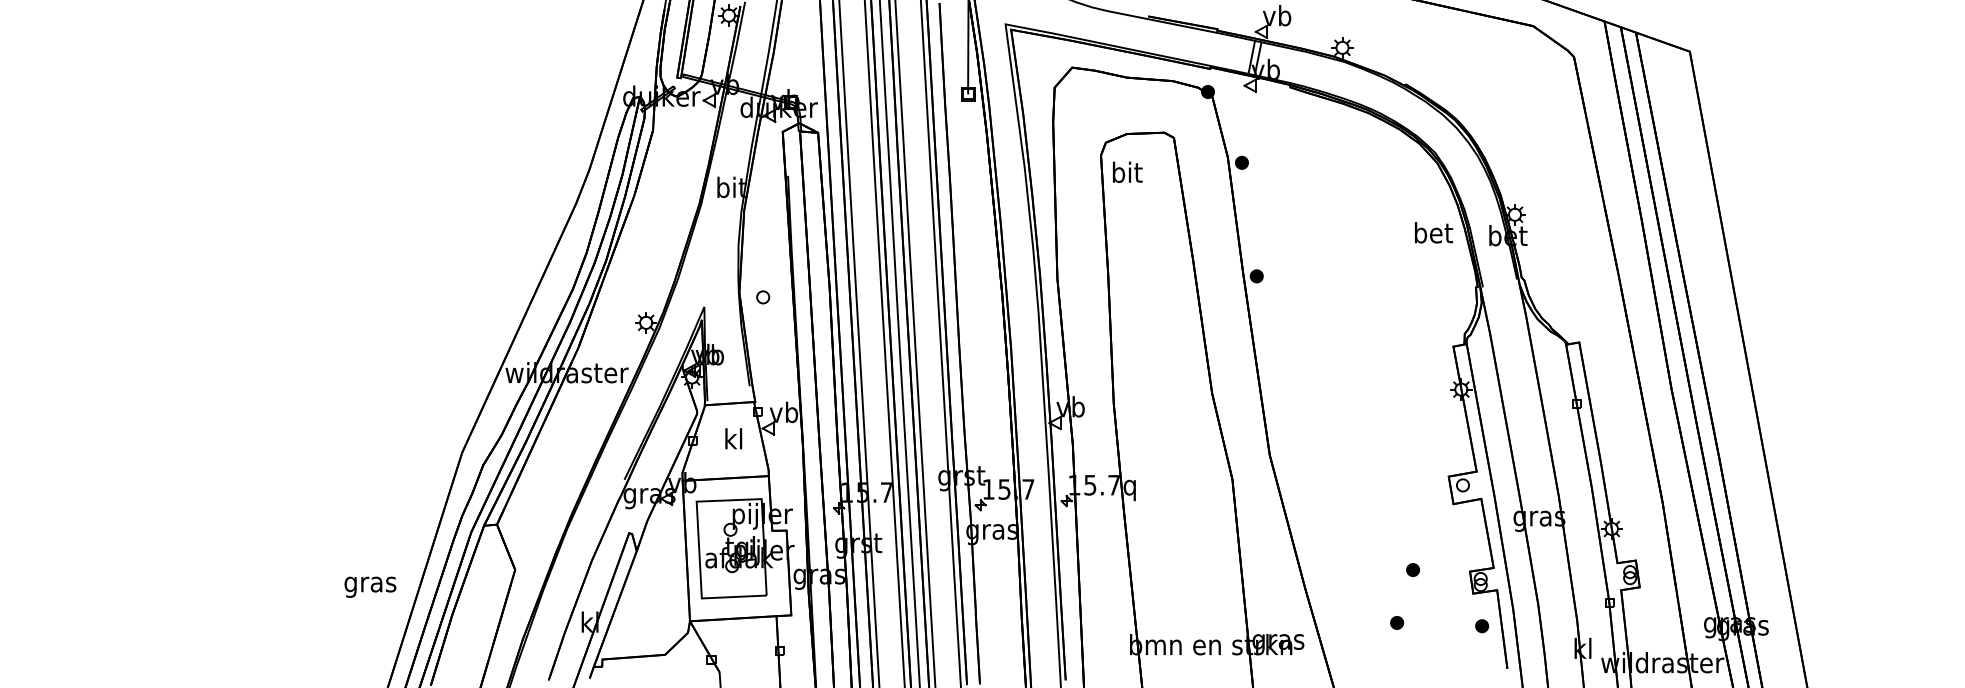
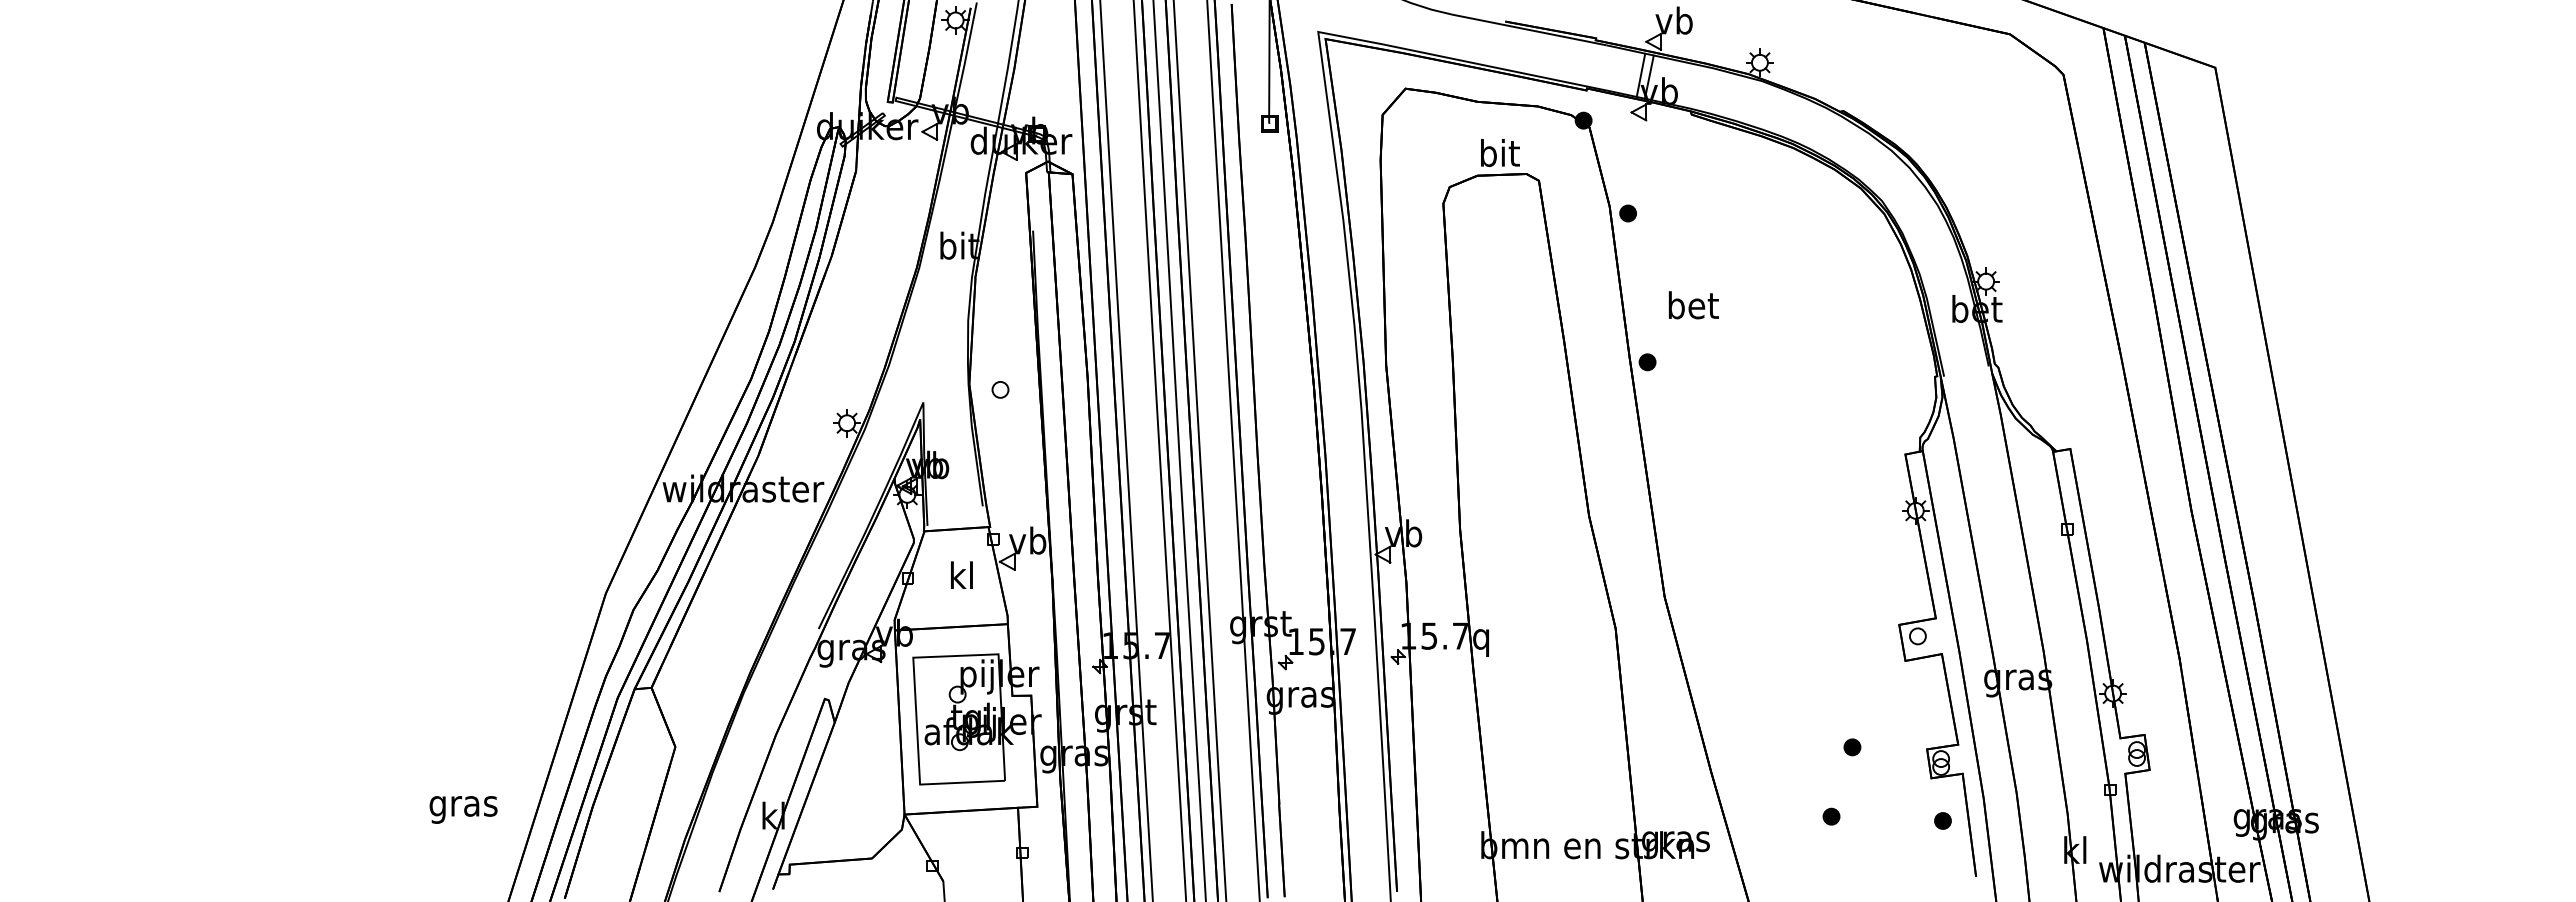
text: (1127, 171) -> (1500, 152), moved
text: (1433, 233) -> (1693, 305), moved
text: (370, 586) -> (463, 809), moved

